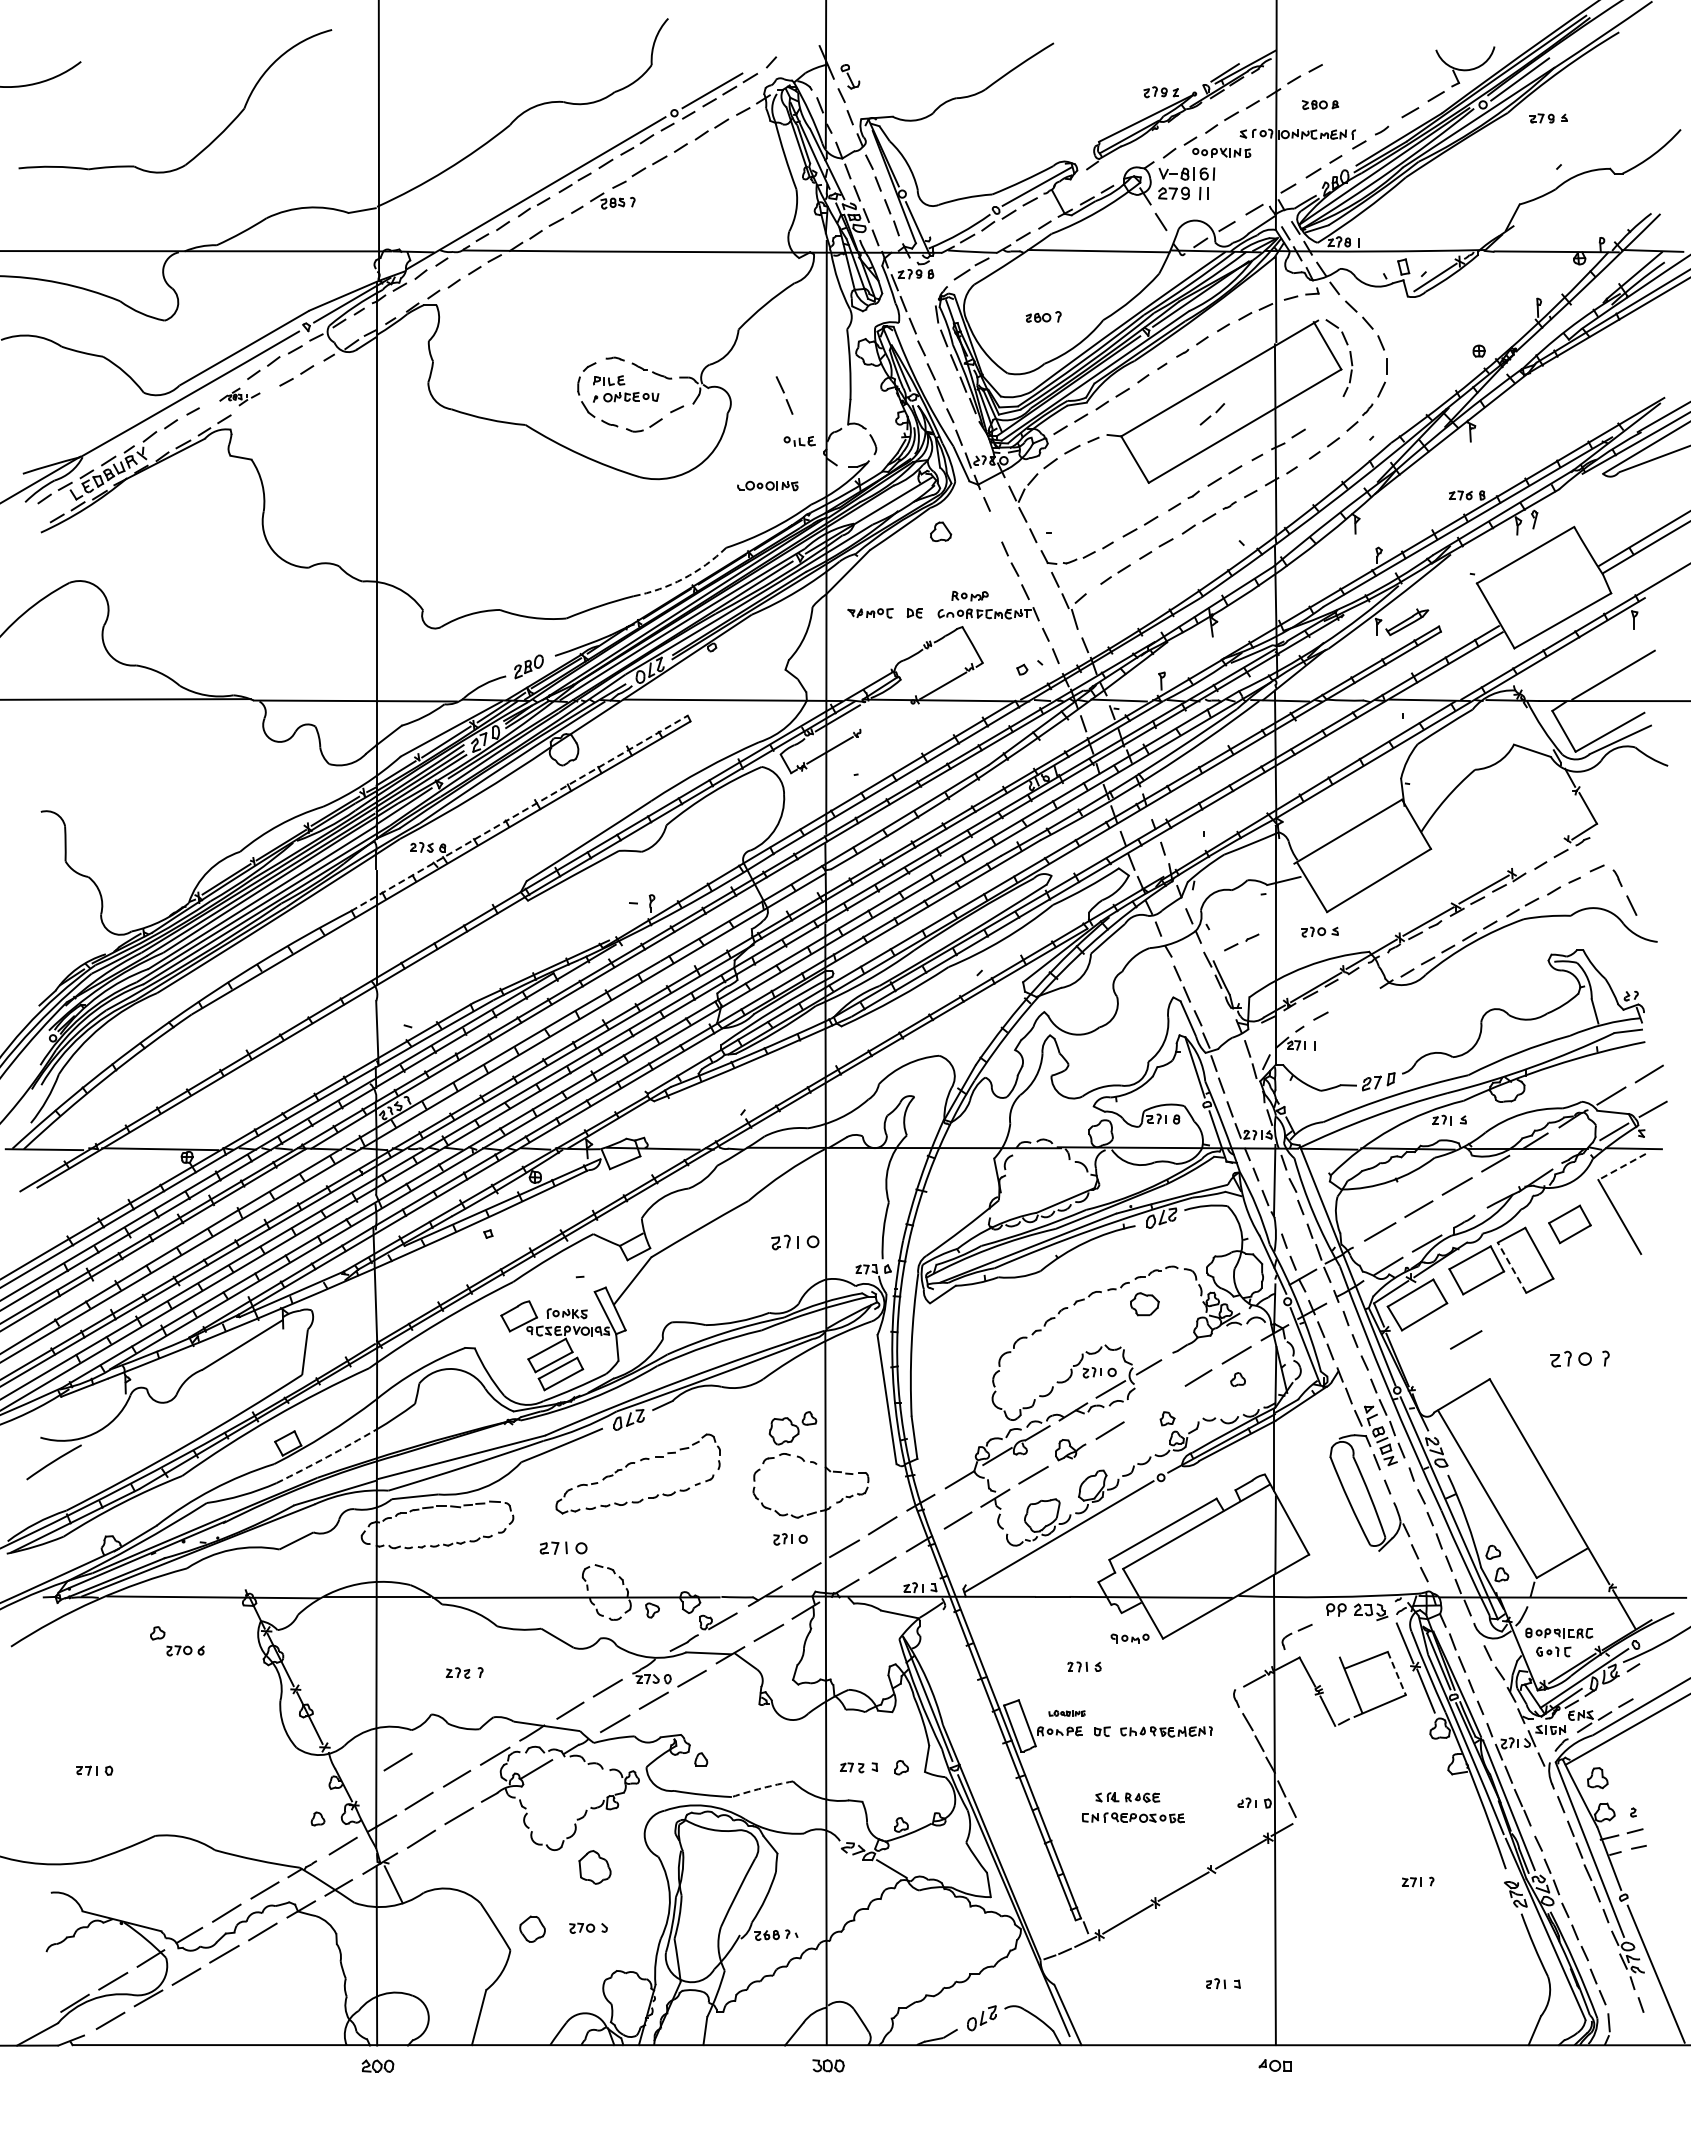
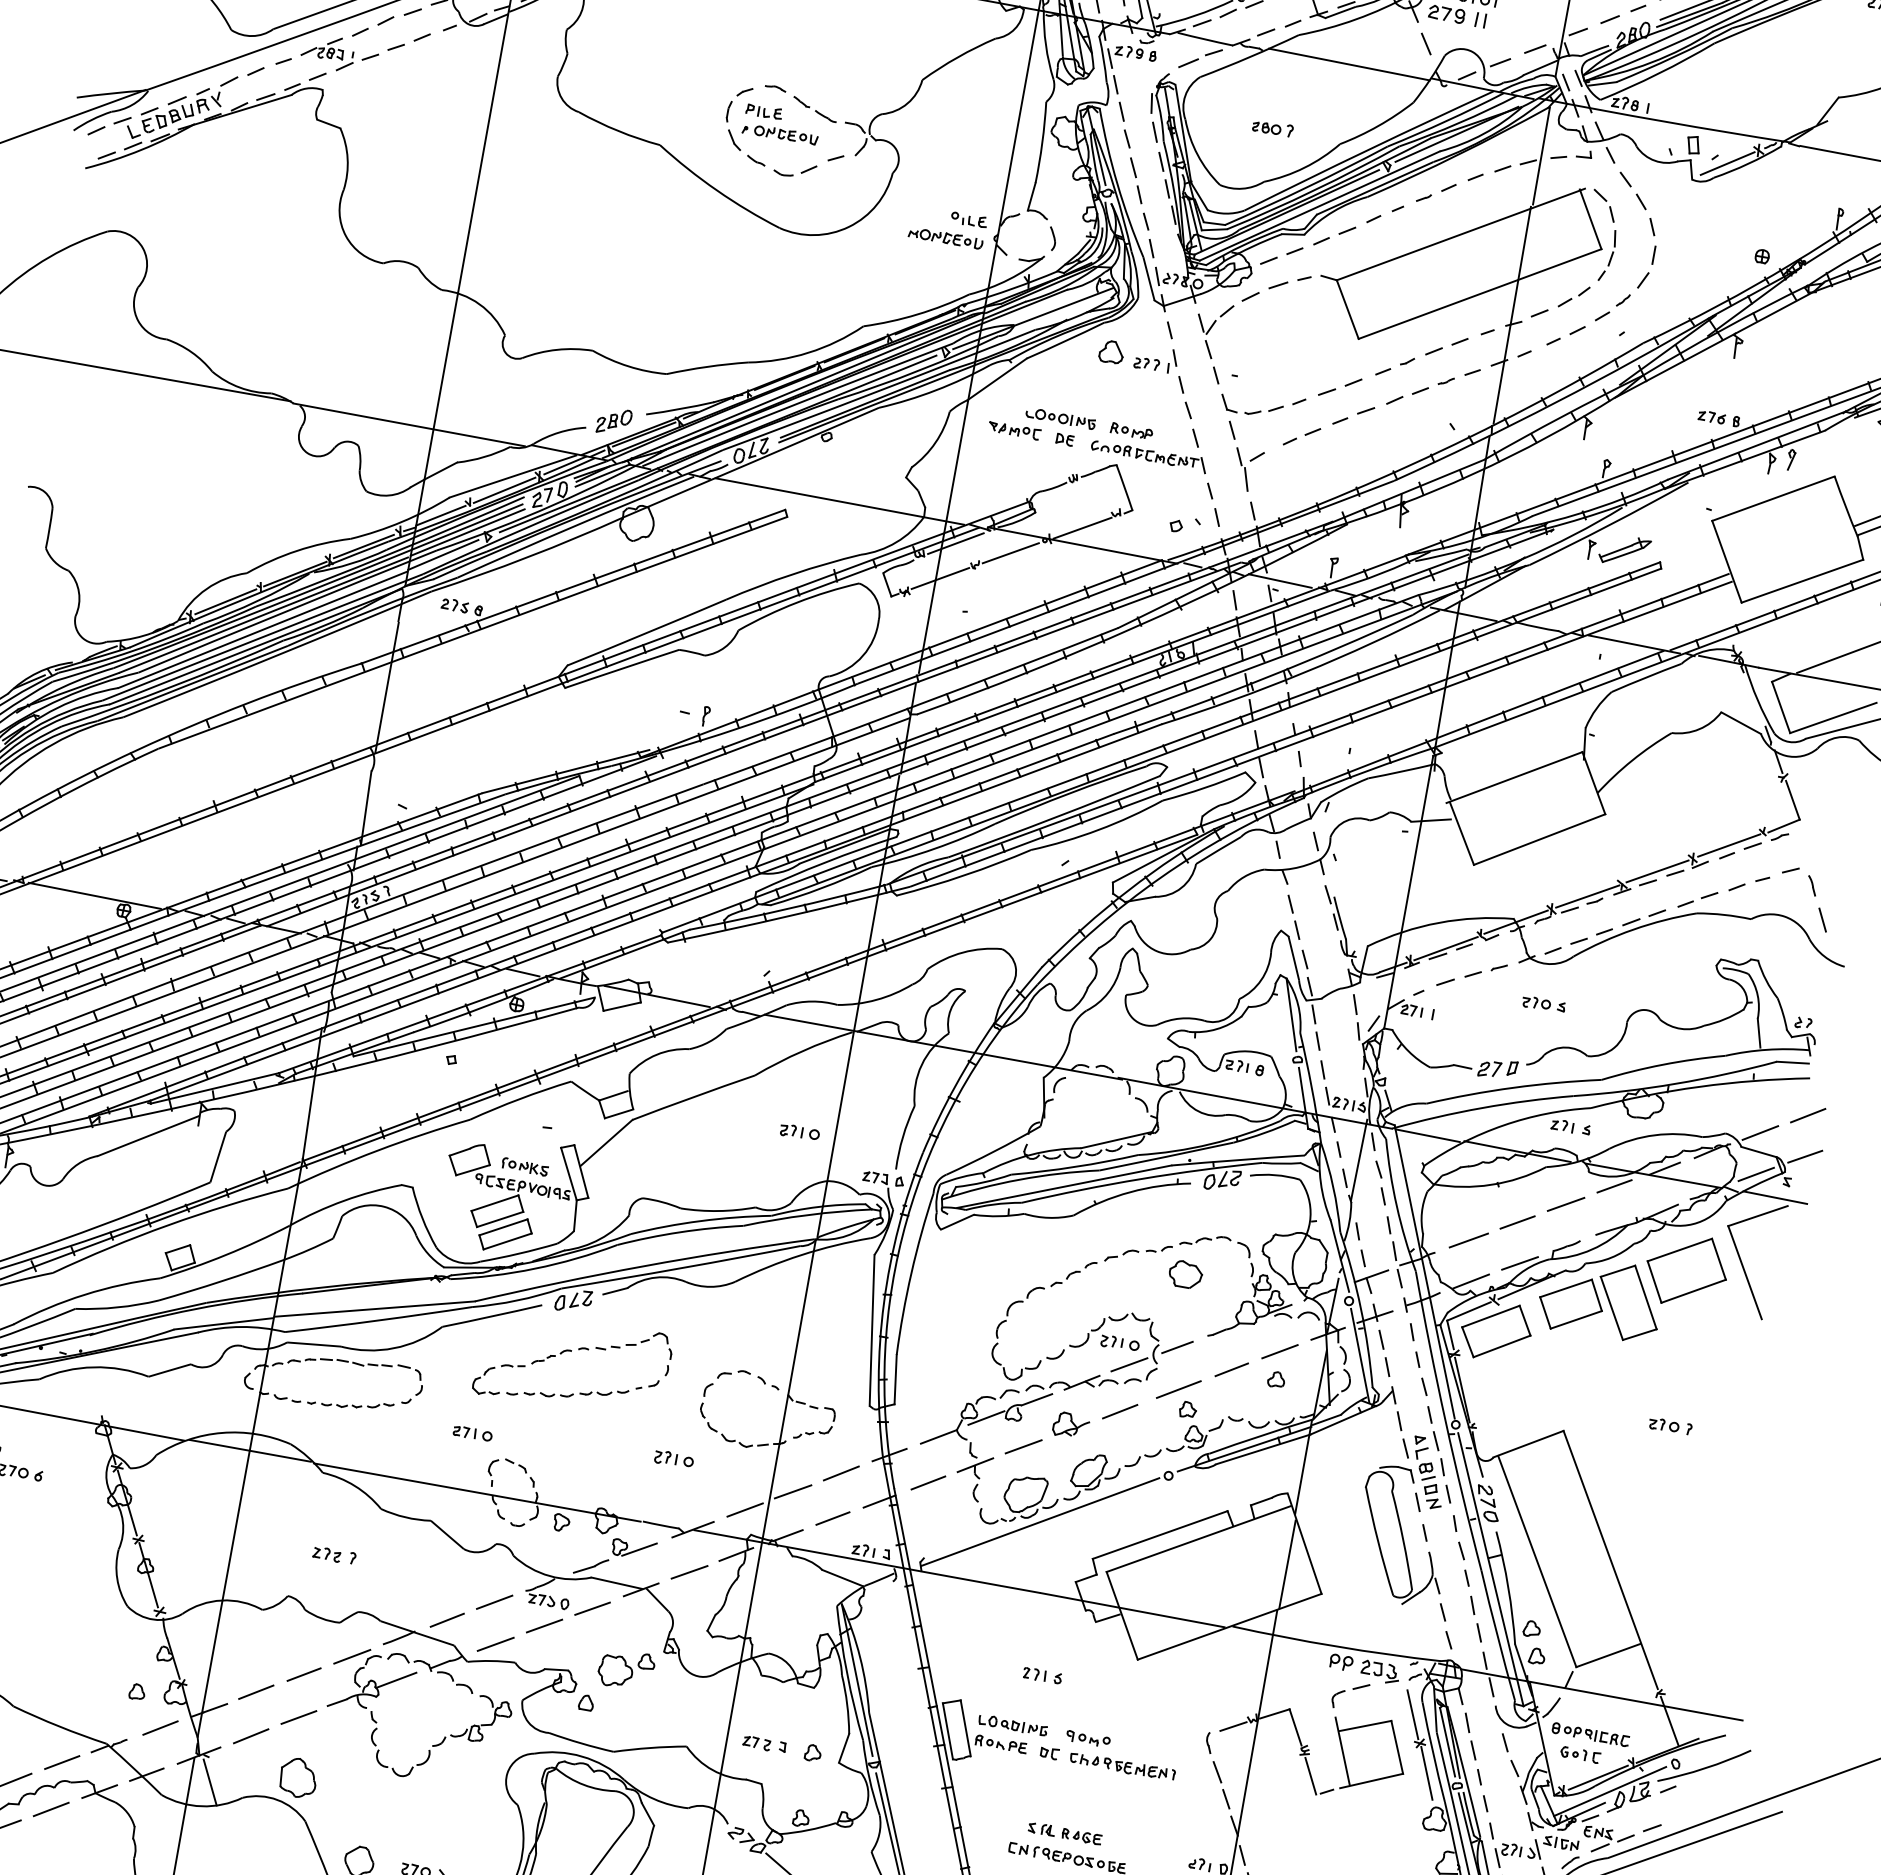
part: (784, 395) -> (961, 164), removed
part: (239, 396) -> (339, 53), size x1.67
part: (1212, 414) -> (1574, 297), moved
part: (782, 459) -> (945, 237), added
part: (767, 485) -> (1060, 417), moved
part: (979, 530) -> (1155, 358), added
arc: (683, 578) -> (808, 352), dashed -> solid
line: (885, 717) -> (1010, 552), added
line: (519, 813) -> (573, 586), dashed -> solid
line: (1540, 856) -> (1728, 845), added
part: (1319, 931) -> (1543, 1003), moved
part: (1241, 942) -> (1485, 971), moved
line: (1621, 1167) -> (1757, 1216), dashed -> solid
part: (1569, 1224) -> (1686, 1270), size x1.67
part: (795, 1242) -> (800, 1132), size x0.71
line: (1512, 1267) -> (1612, 1308), dashed -> solid
line: (1466, 1339) -> (1545, 1380), removed
part: (1579, 1358) -> (1670, 1425), size x0.62
line: (1156, 1402) -> (1178, 1389), added
part: (792, 1428) -> (625, 1669), moved
arc: (327, 1457) -> (222, 1281), dashed -> solid
part: (790, 1539) -> (674, 1459), moved
part: (563, 1548) -> (472, 1433), size x0.71
part: (1296, 1636) -> (1349, 1695), moved
part: (1129, 1638) -> (1087, 1738), moved
line: (1397, 1673) -> (1397, 1747), dashed -> solid
part: (1066, 1713) -> (1012, 1725), size x1.67
line: (397, 1761) -> (239, 1642), removed
arc: (762, 1788) -> (650, 1748), dashed -> solid
part: (594, 1867) -> (297, 1777), moved

